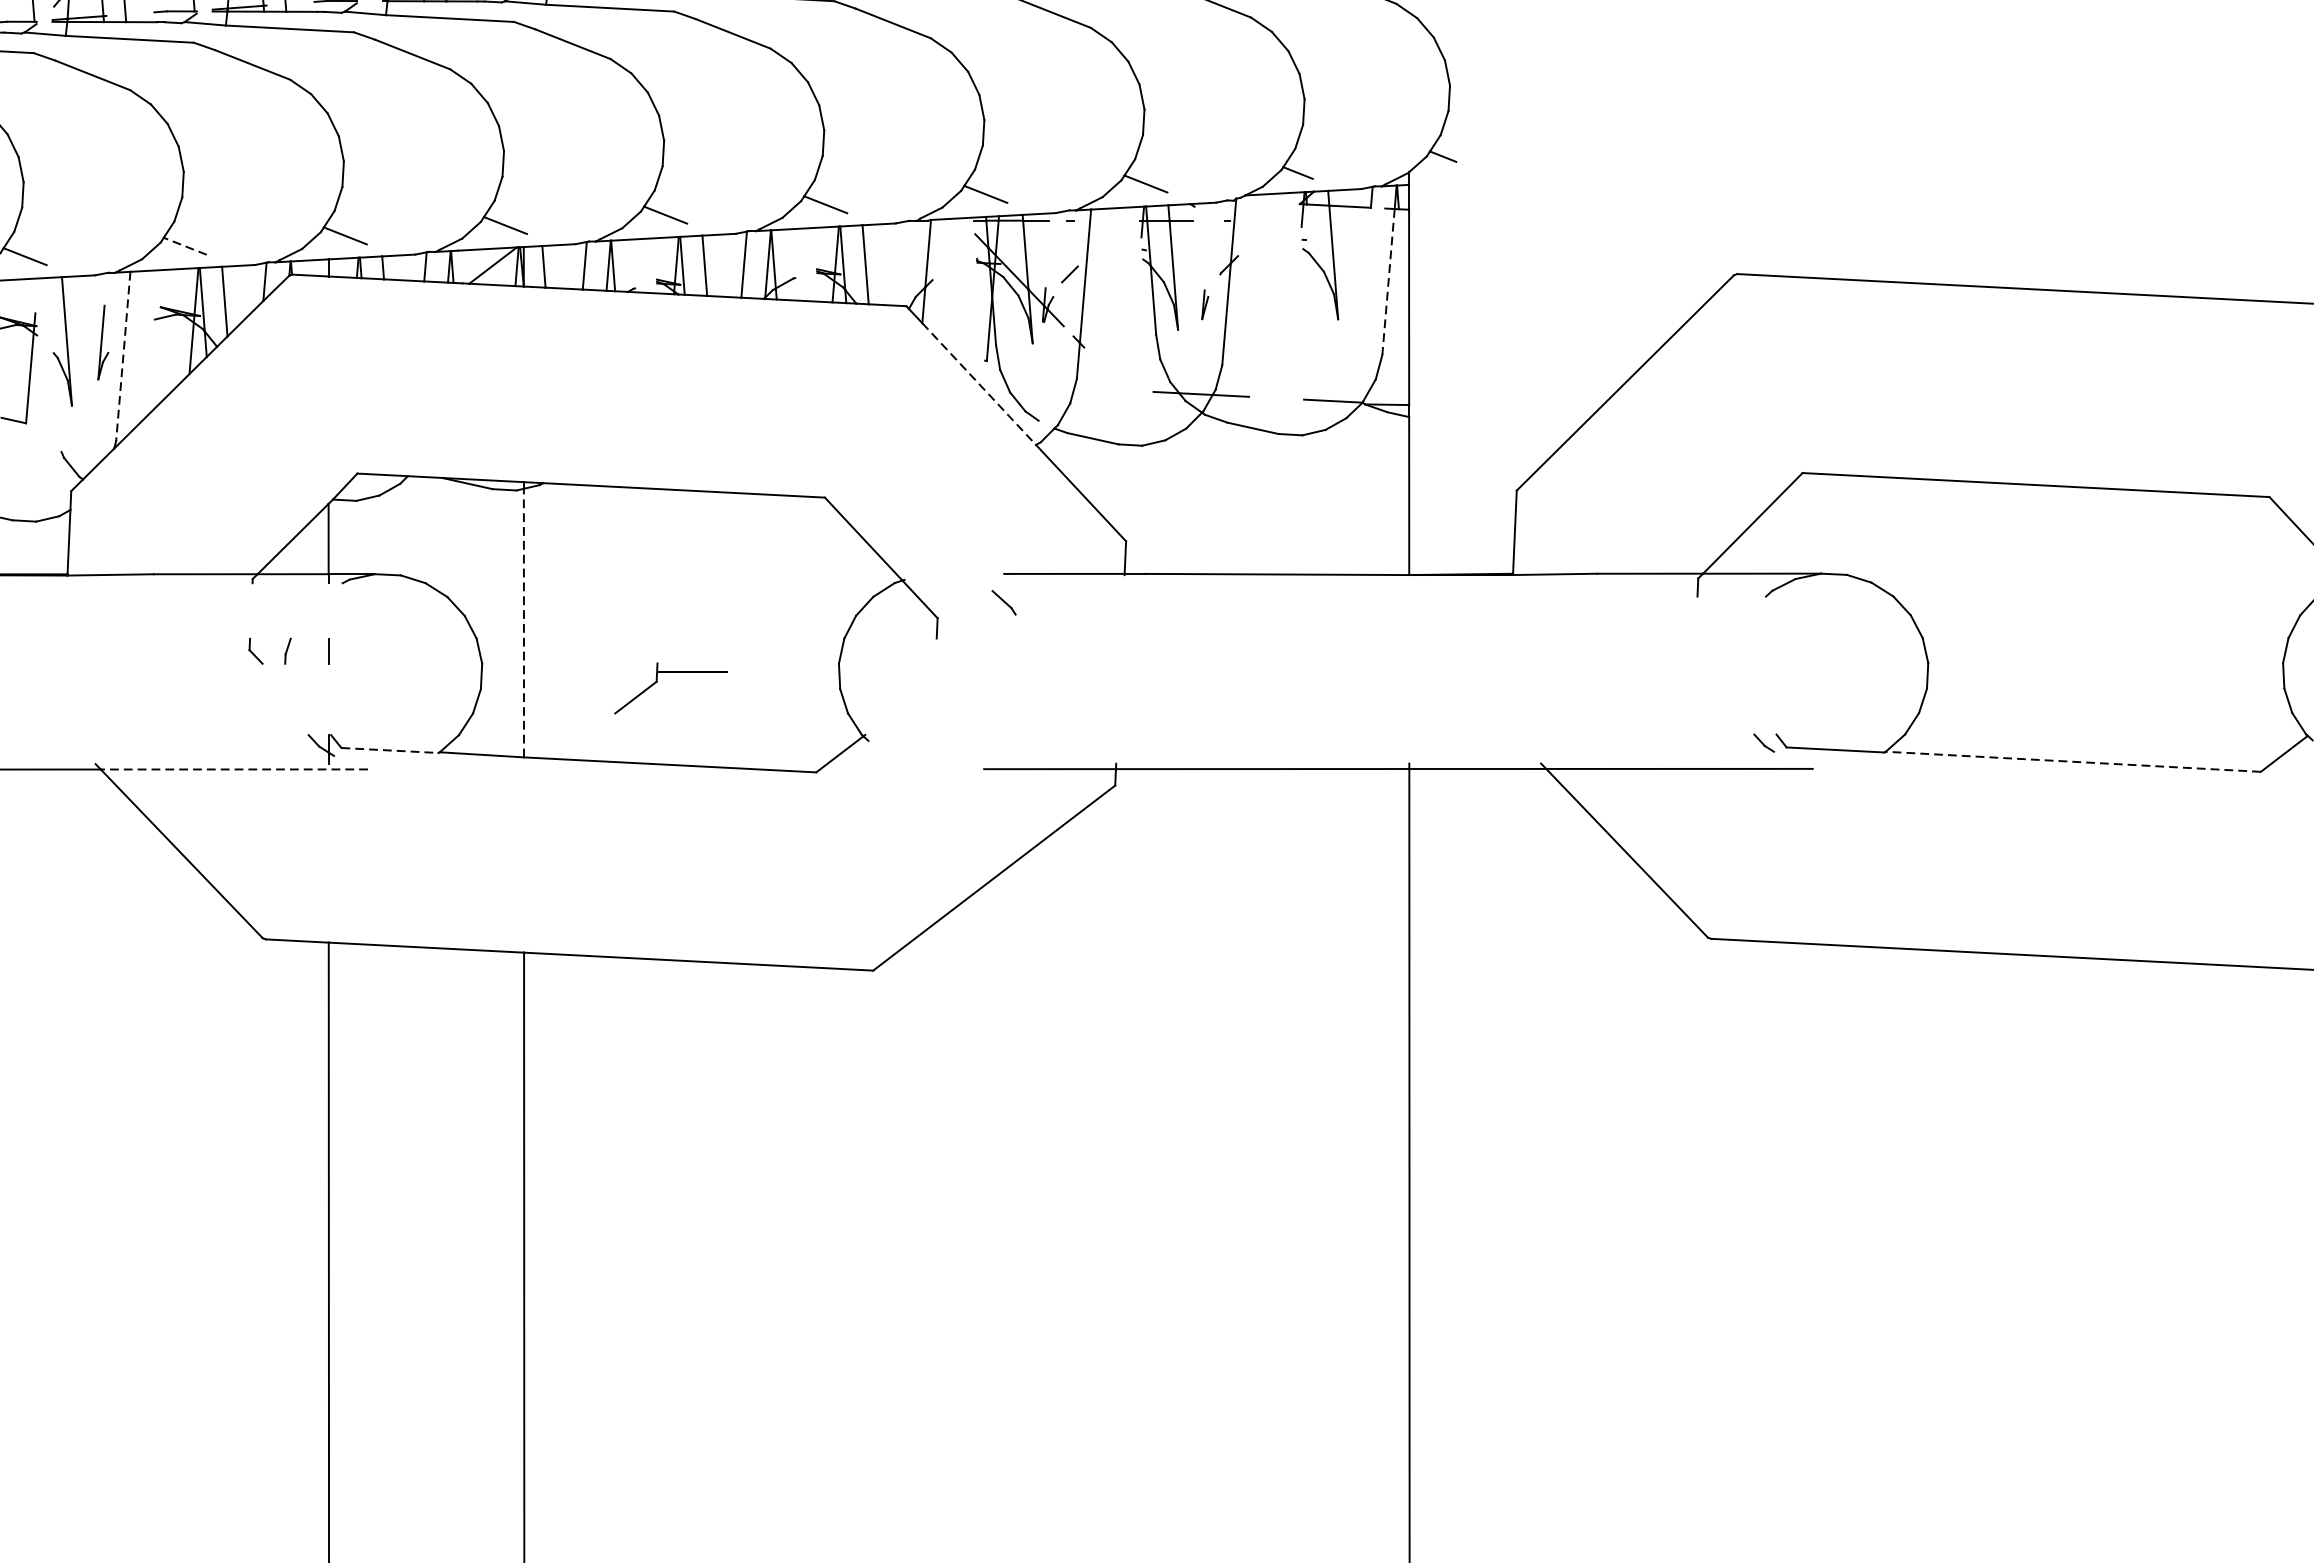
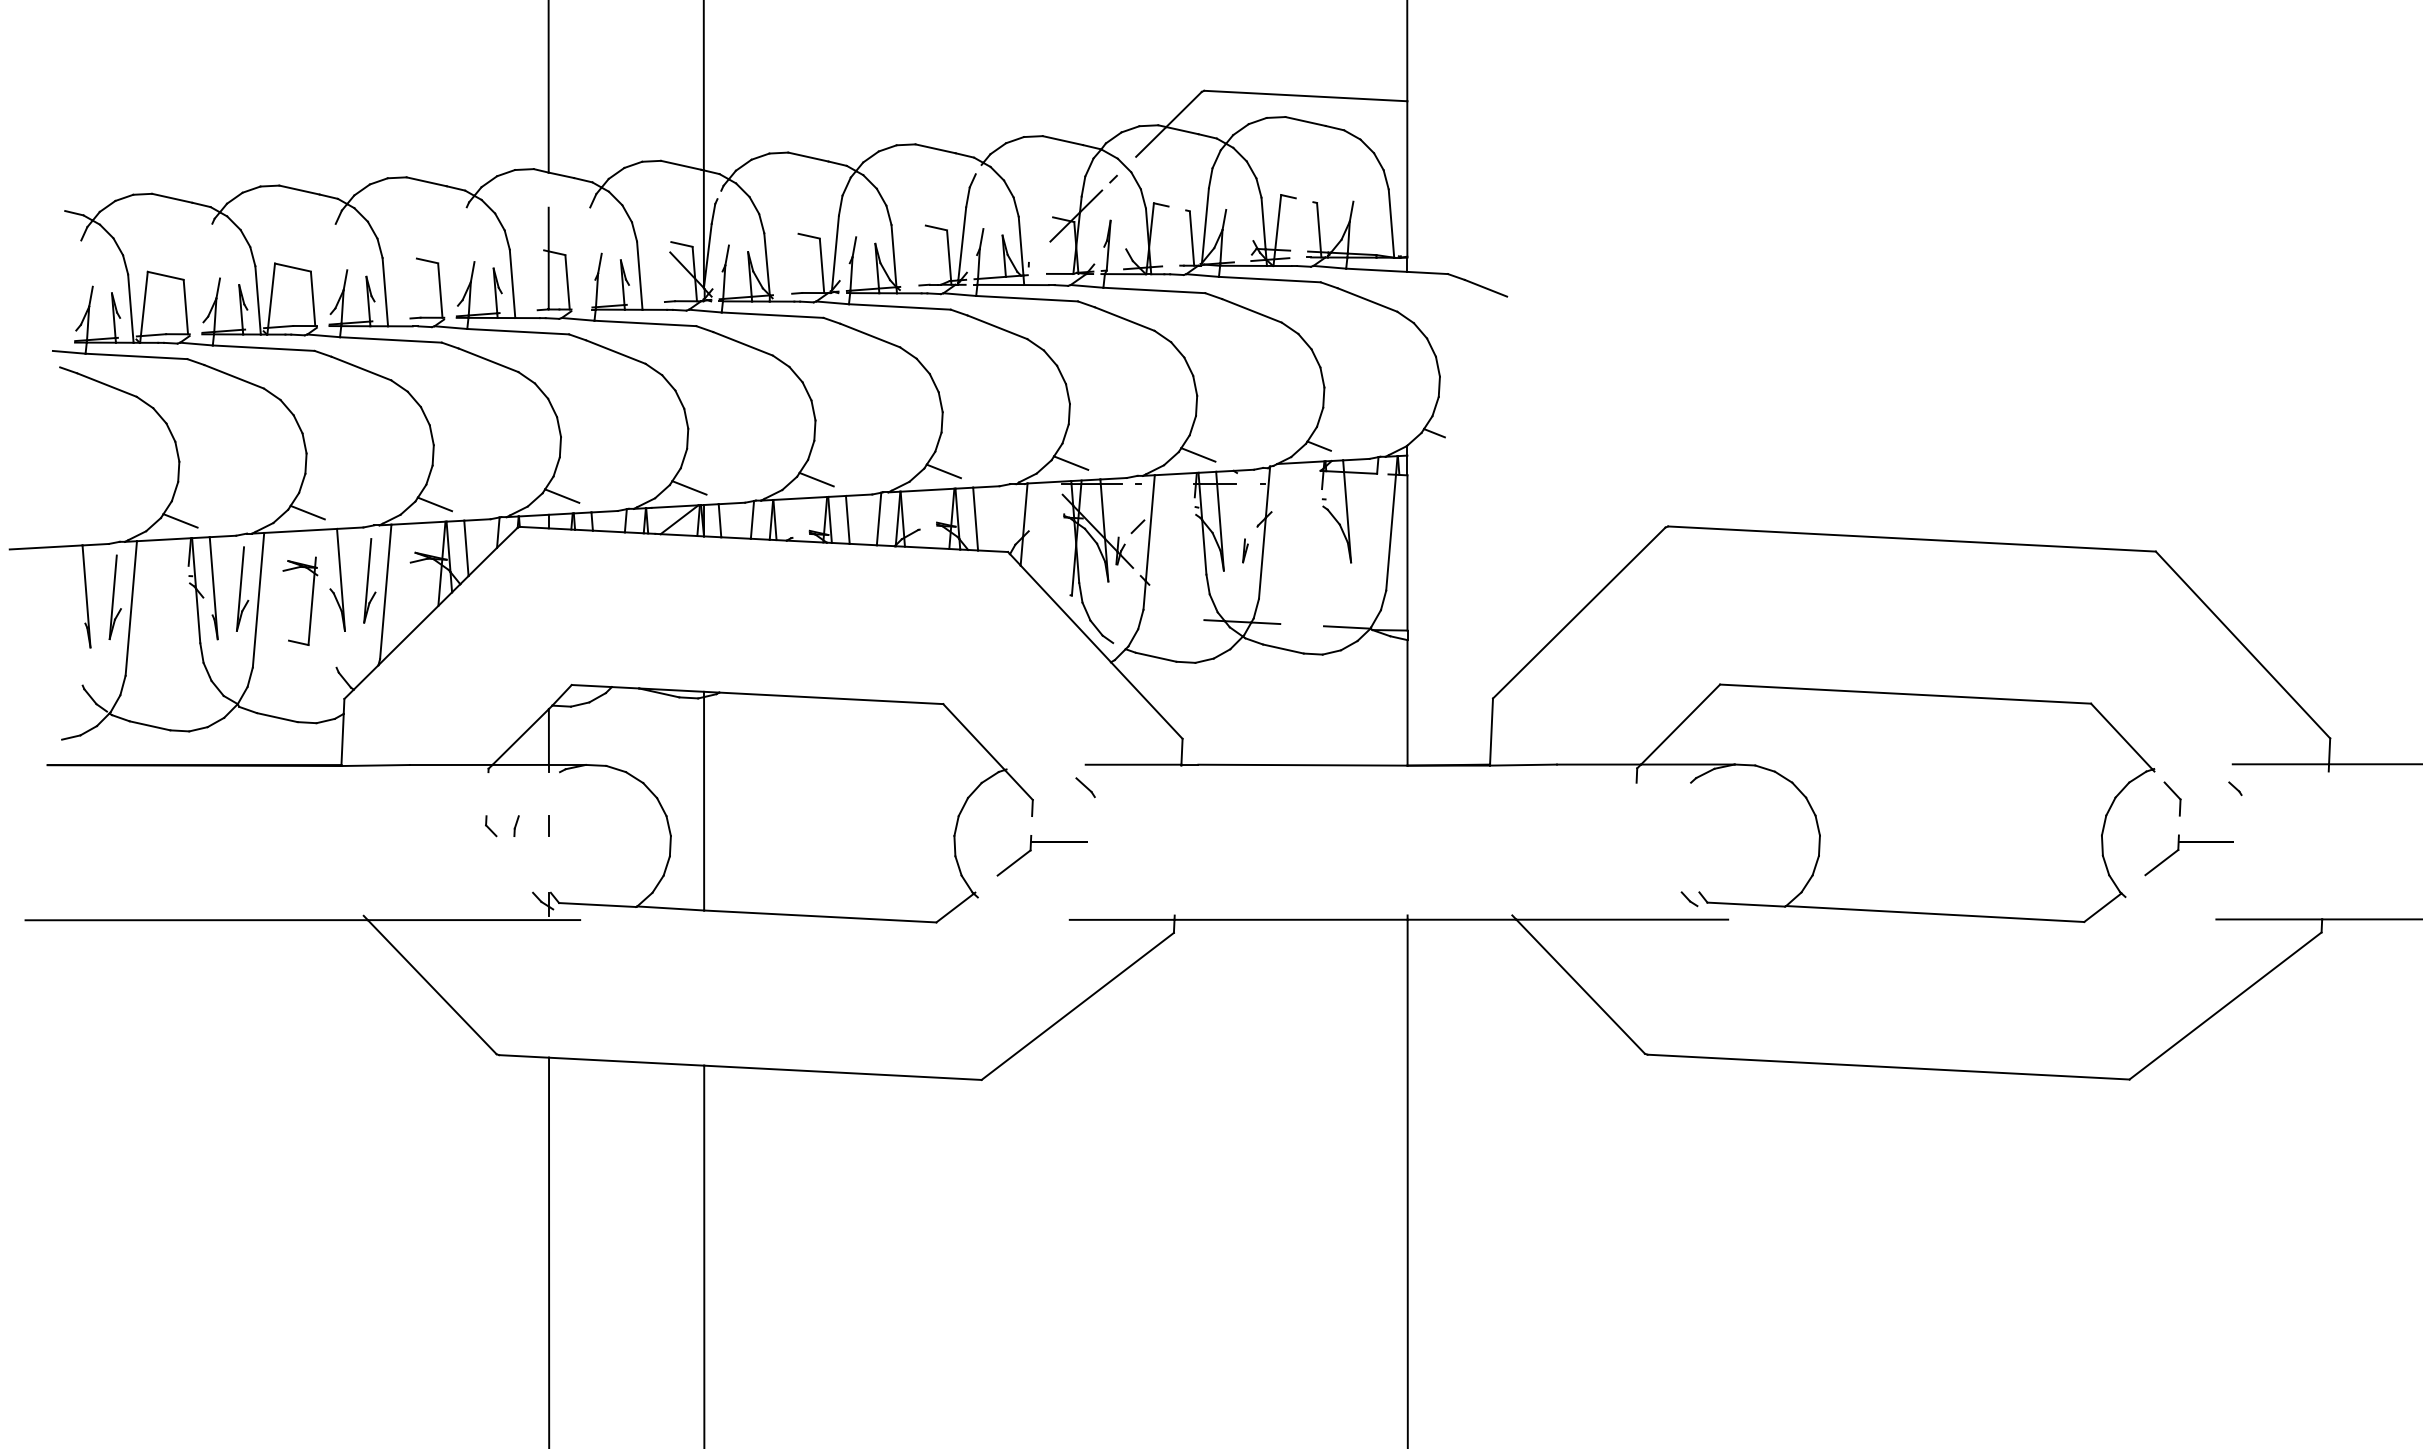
line: (184, 246) -> (434, 504), dashed -> solid
line: (1389, 282) -> (1391, 533), dashed -> solid
part: (102, 342) -> (369, 580), size x1.43
line: (122, 355) -> (385, 591), dashed -> solid
line: (980, 384) -> (1066, 614), dashed -> solid
line: (524, 622) -> (704, 803), dashed -> solid
part: (657, 683) -> (1031, 851), moved
line: (389, 751) -> (597, 905), dashed -> solid
line: (2072, 761) -> (1934, 913), dashed -> solid
line: (233, 769) -> (473, 920), dashed -> solid

